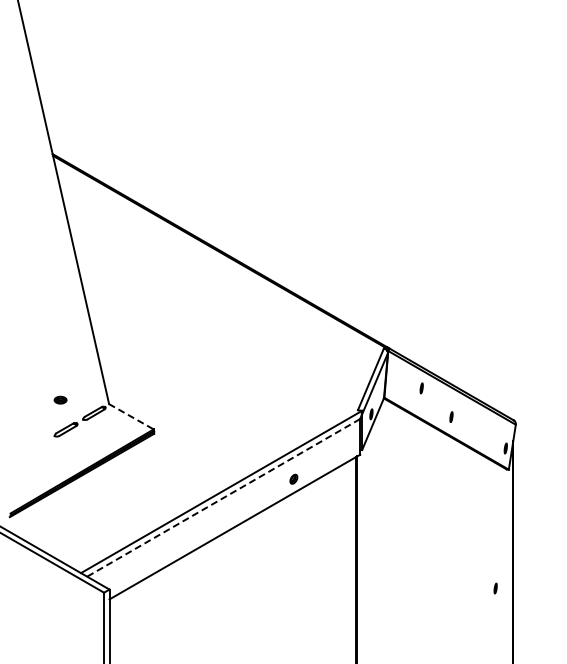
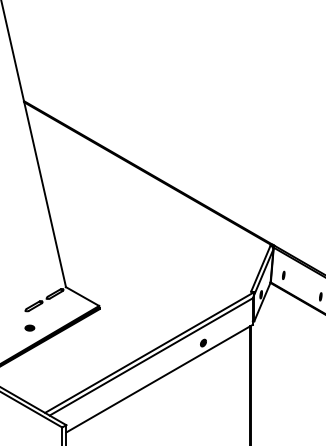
part: (421, 388) -> (283, 275), moved
part: (60, 399) -> (29, 327), moved
line: (131, 416) -> (82, 296), dashed -> solid
line: (223, 497) -> (151, 356), dashed -> solid

